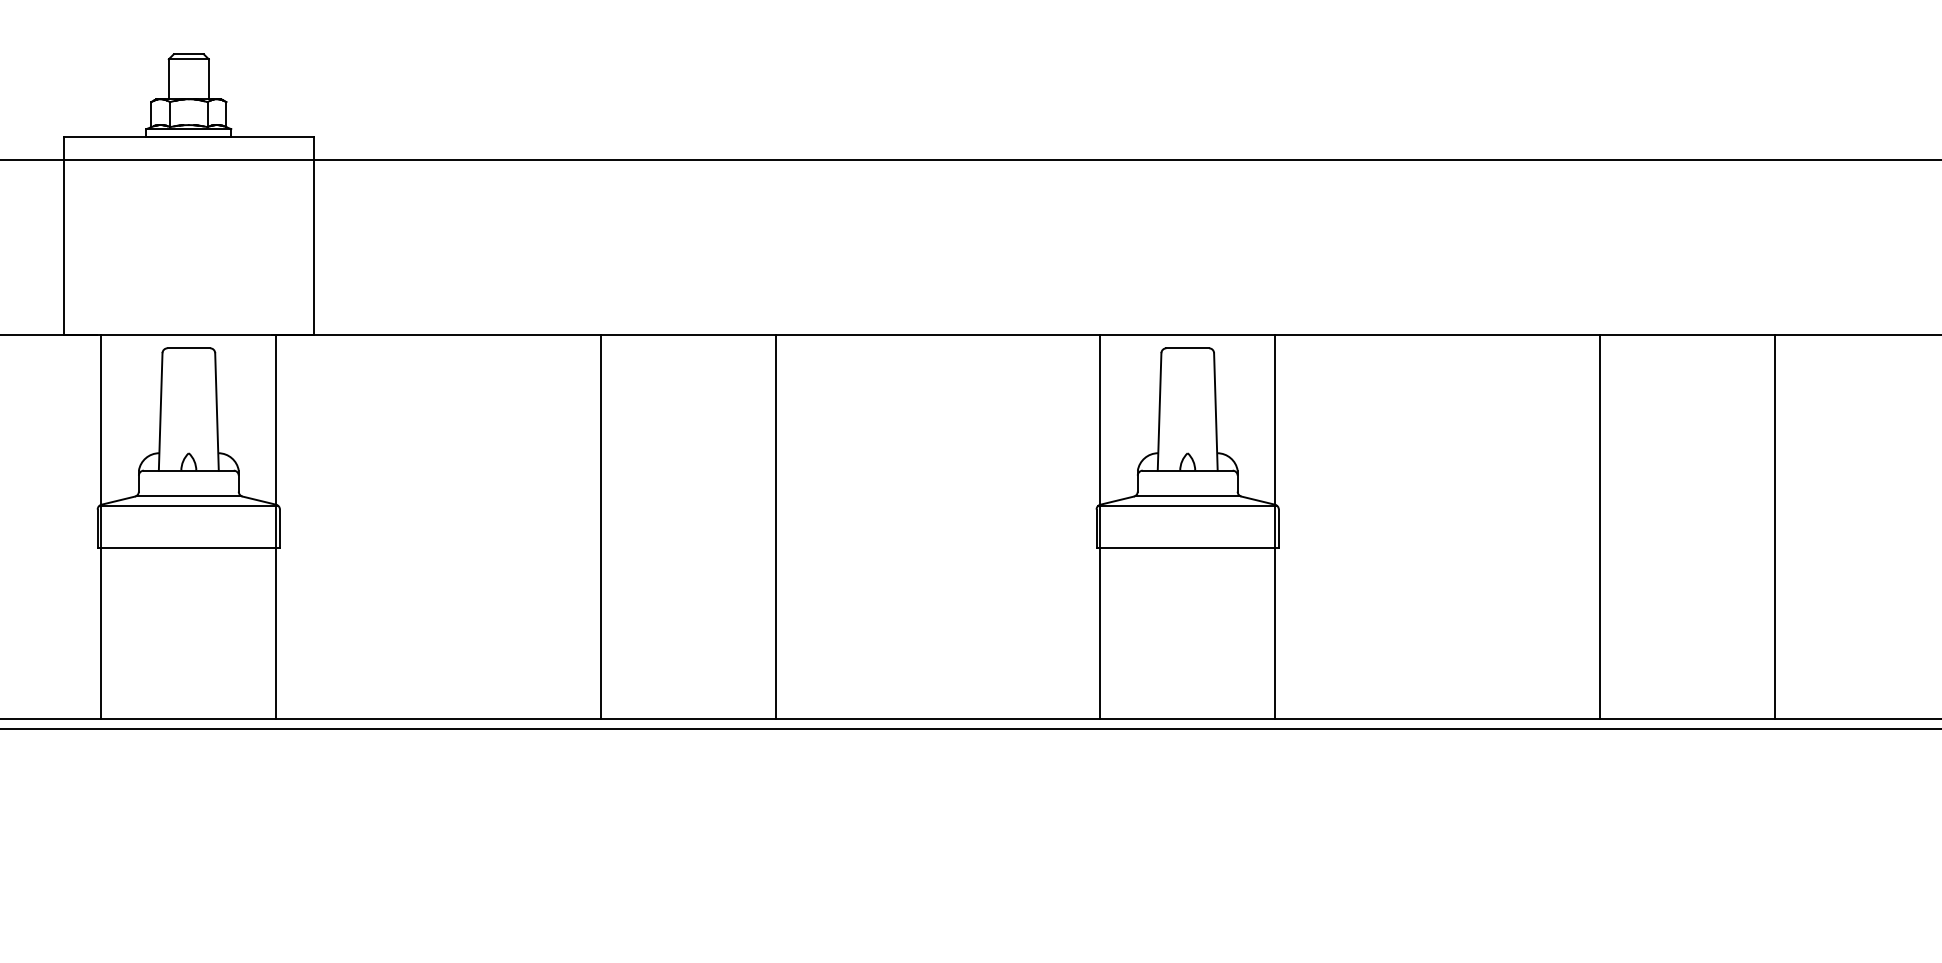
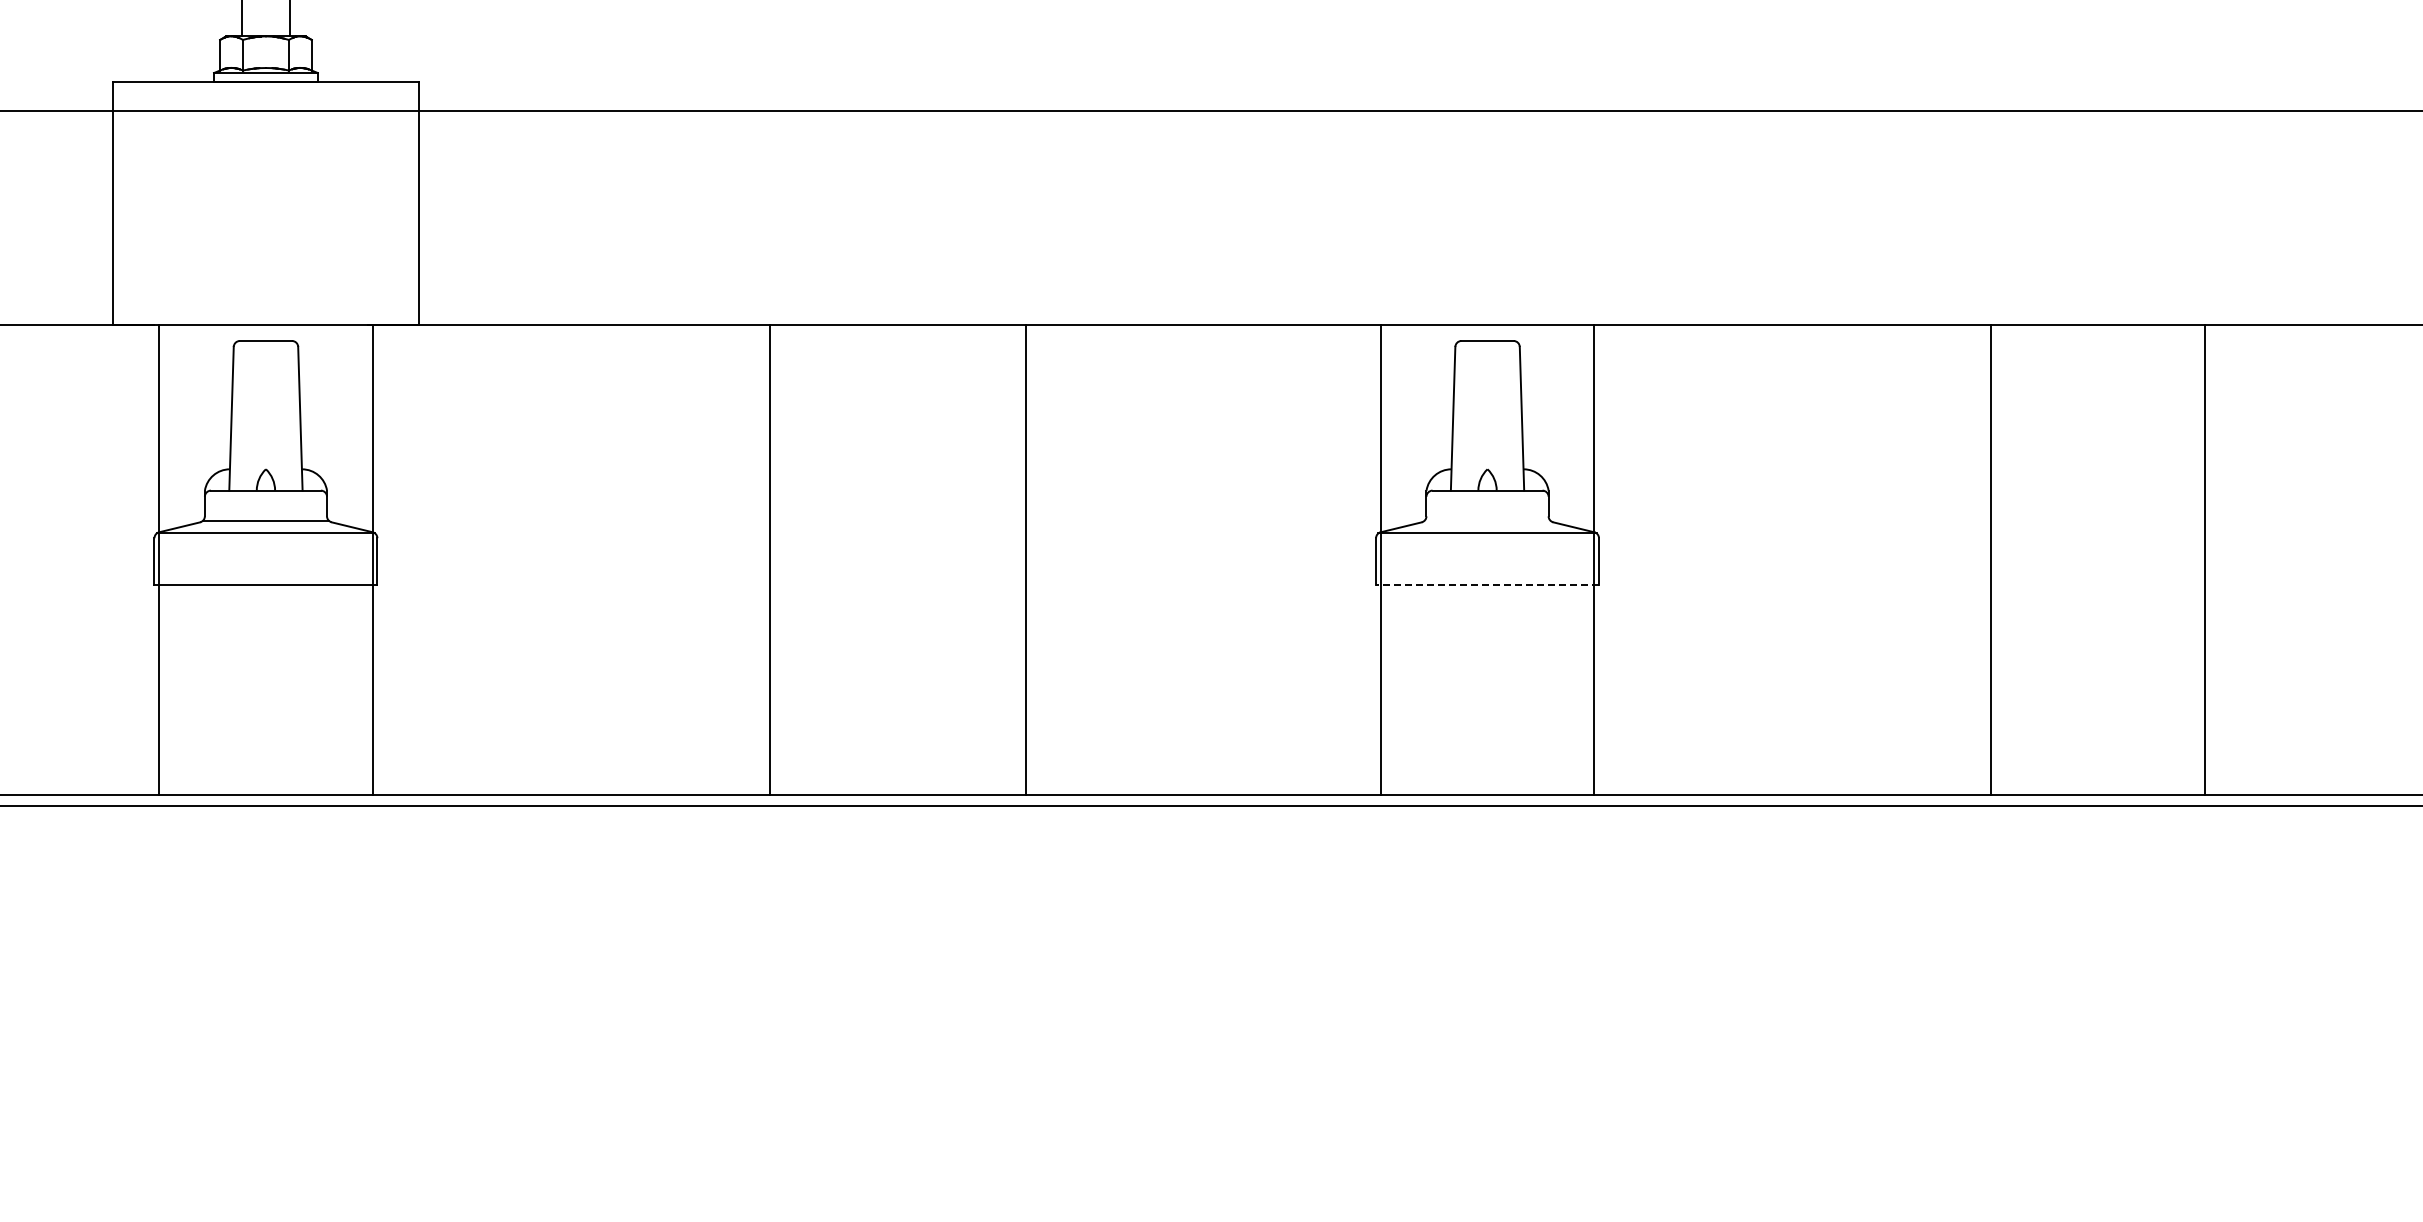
line: (1187, 495) -> (1487, 521), removed
line: (775, 526) -> (1025, 559), moved
line: (1187, 548) -> (1487, 585), solid -> dashed

